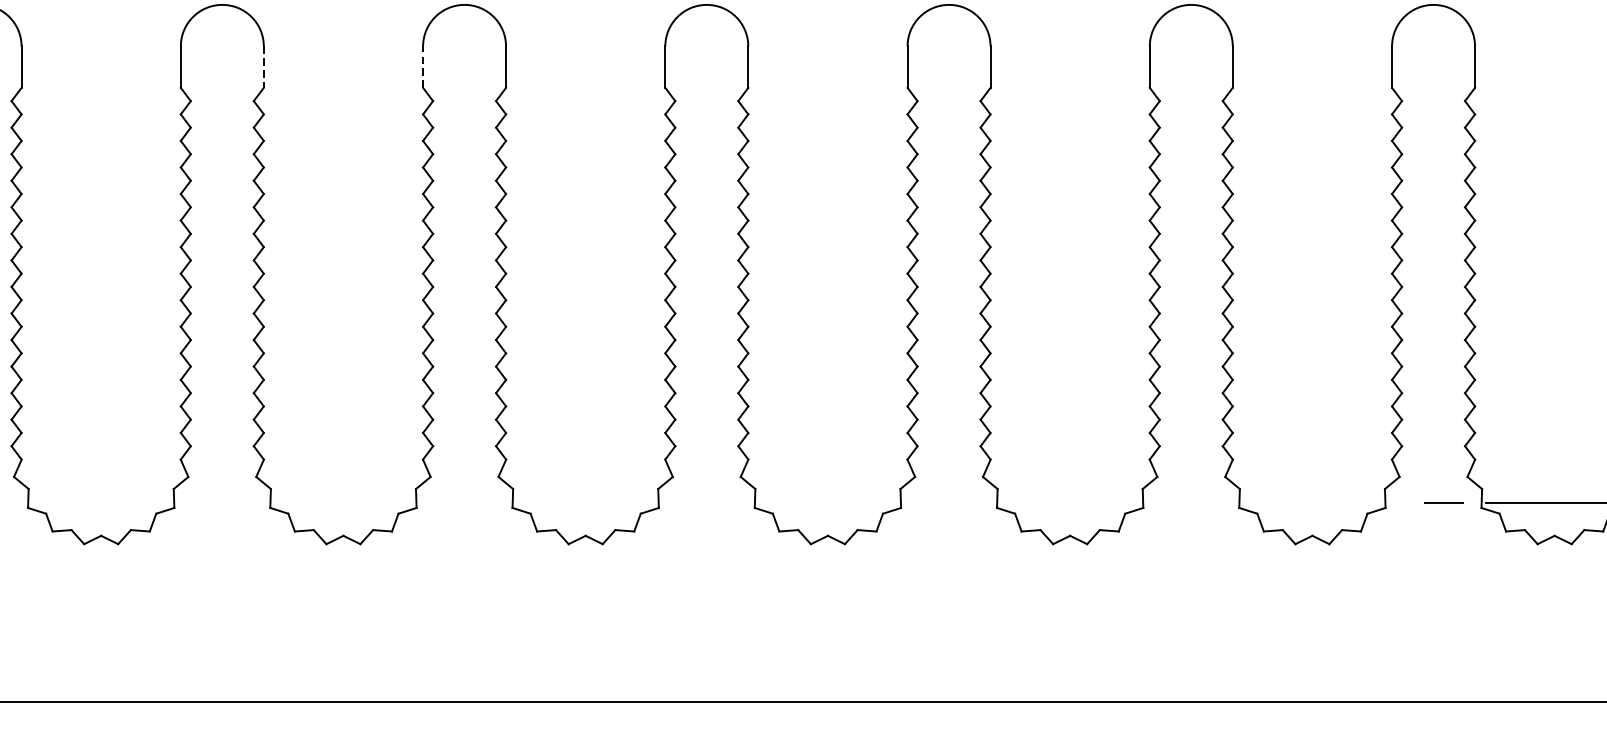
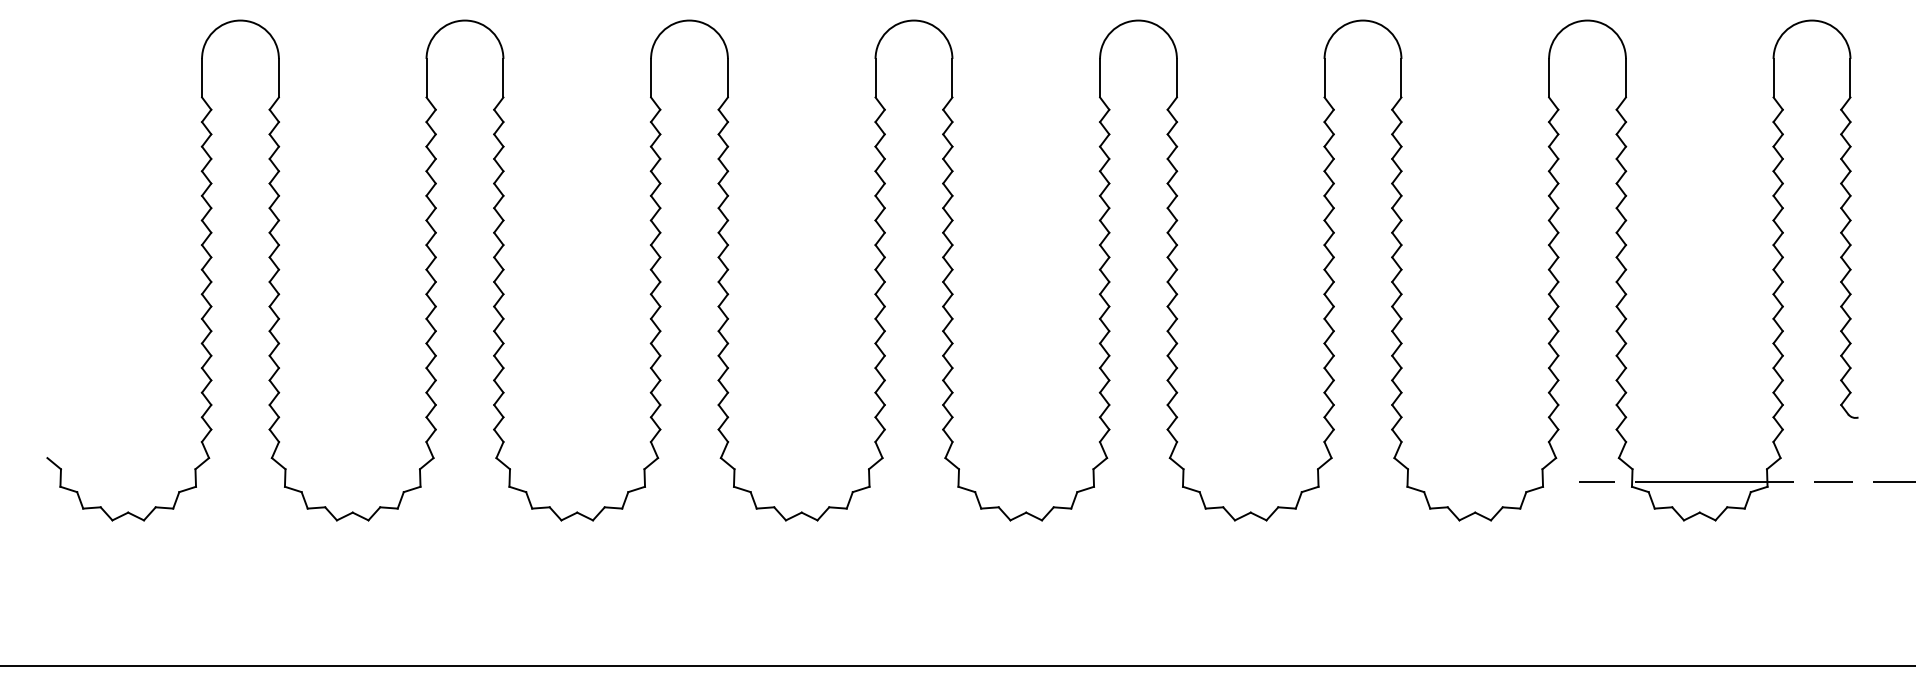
line: (423, 66) -> (651, 77), dashed -> solid
line: (263, 67) -> (503, 78), dashed -> solid

